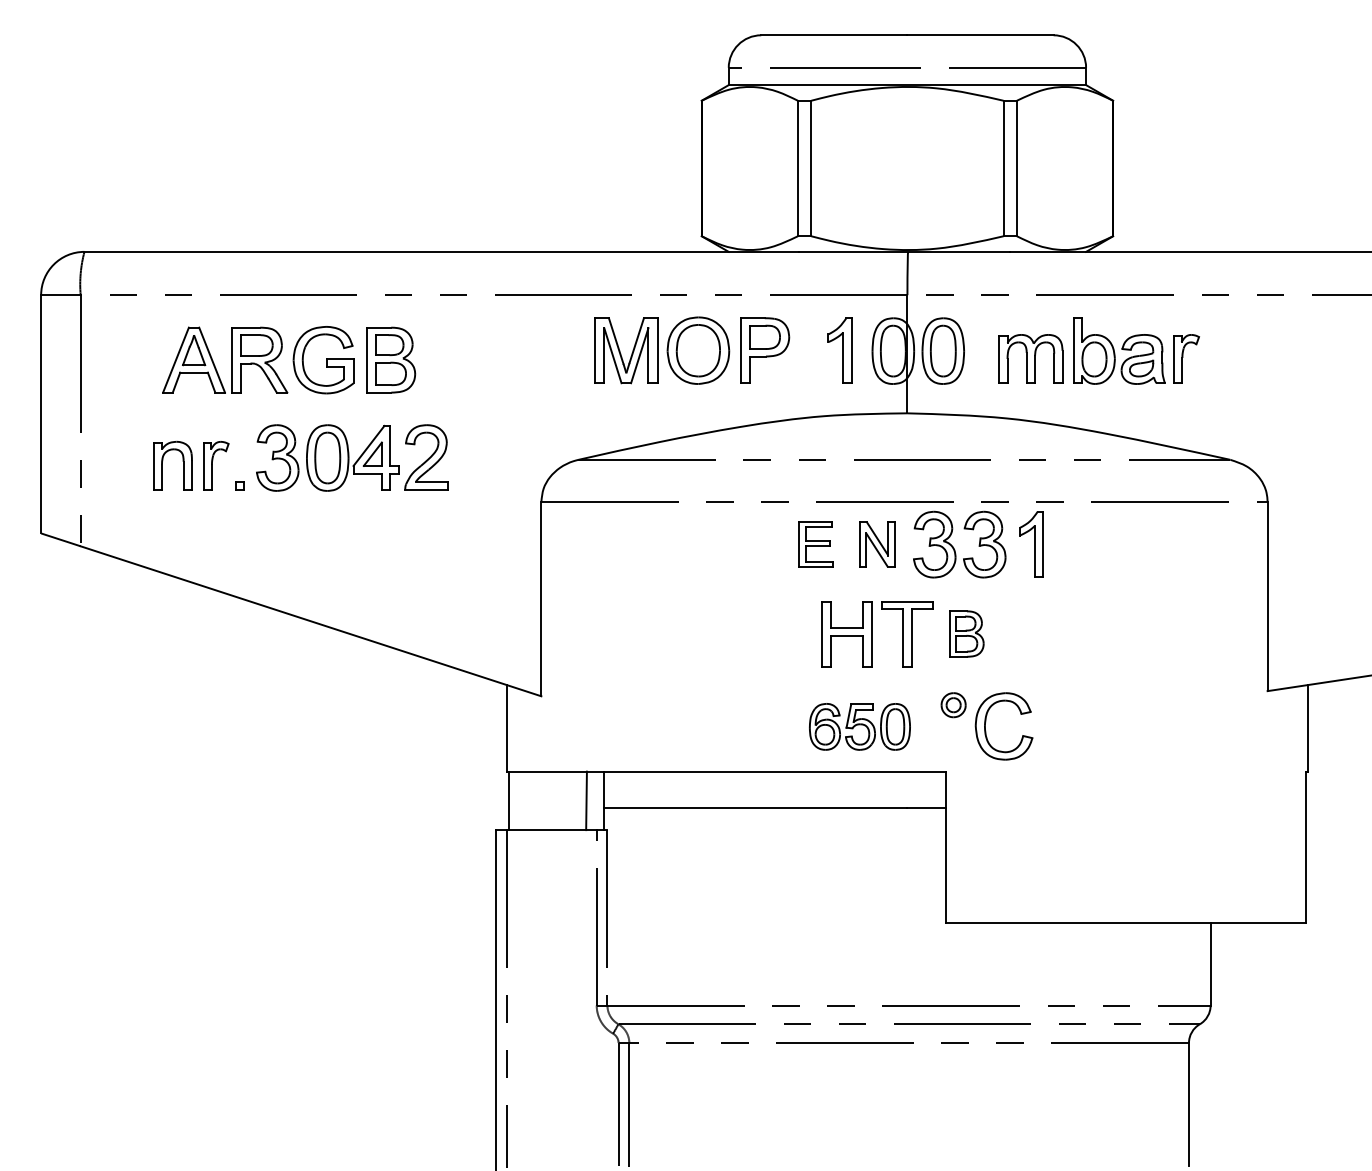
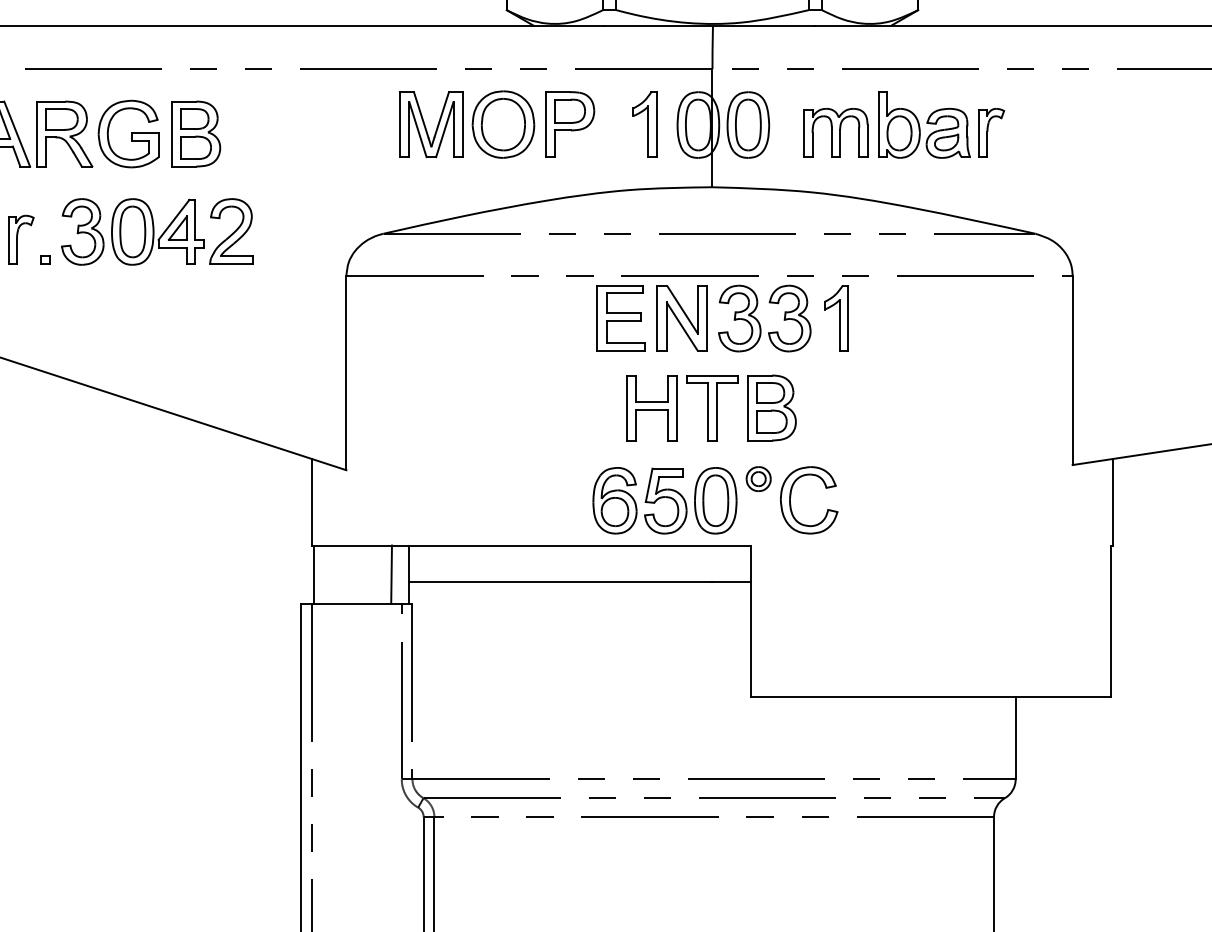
part: (815, 544) -> (620, 318), size x1.43
part: (876, 544) -> (681, 318), size x1.43
part: (966, 633) -> (771, 407), size x1.43
part: (859, 726) -> (664, 500), size x1.43

